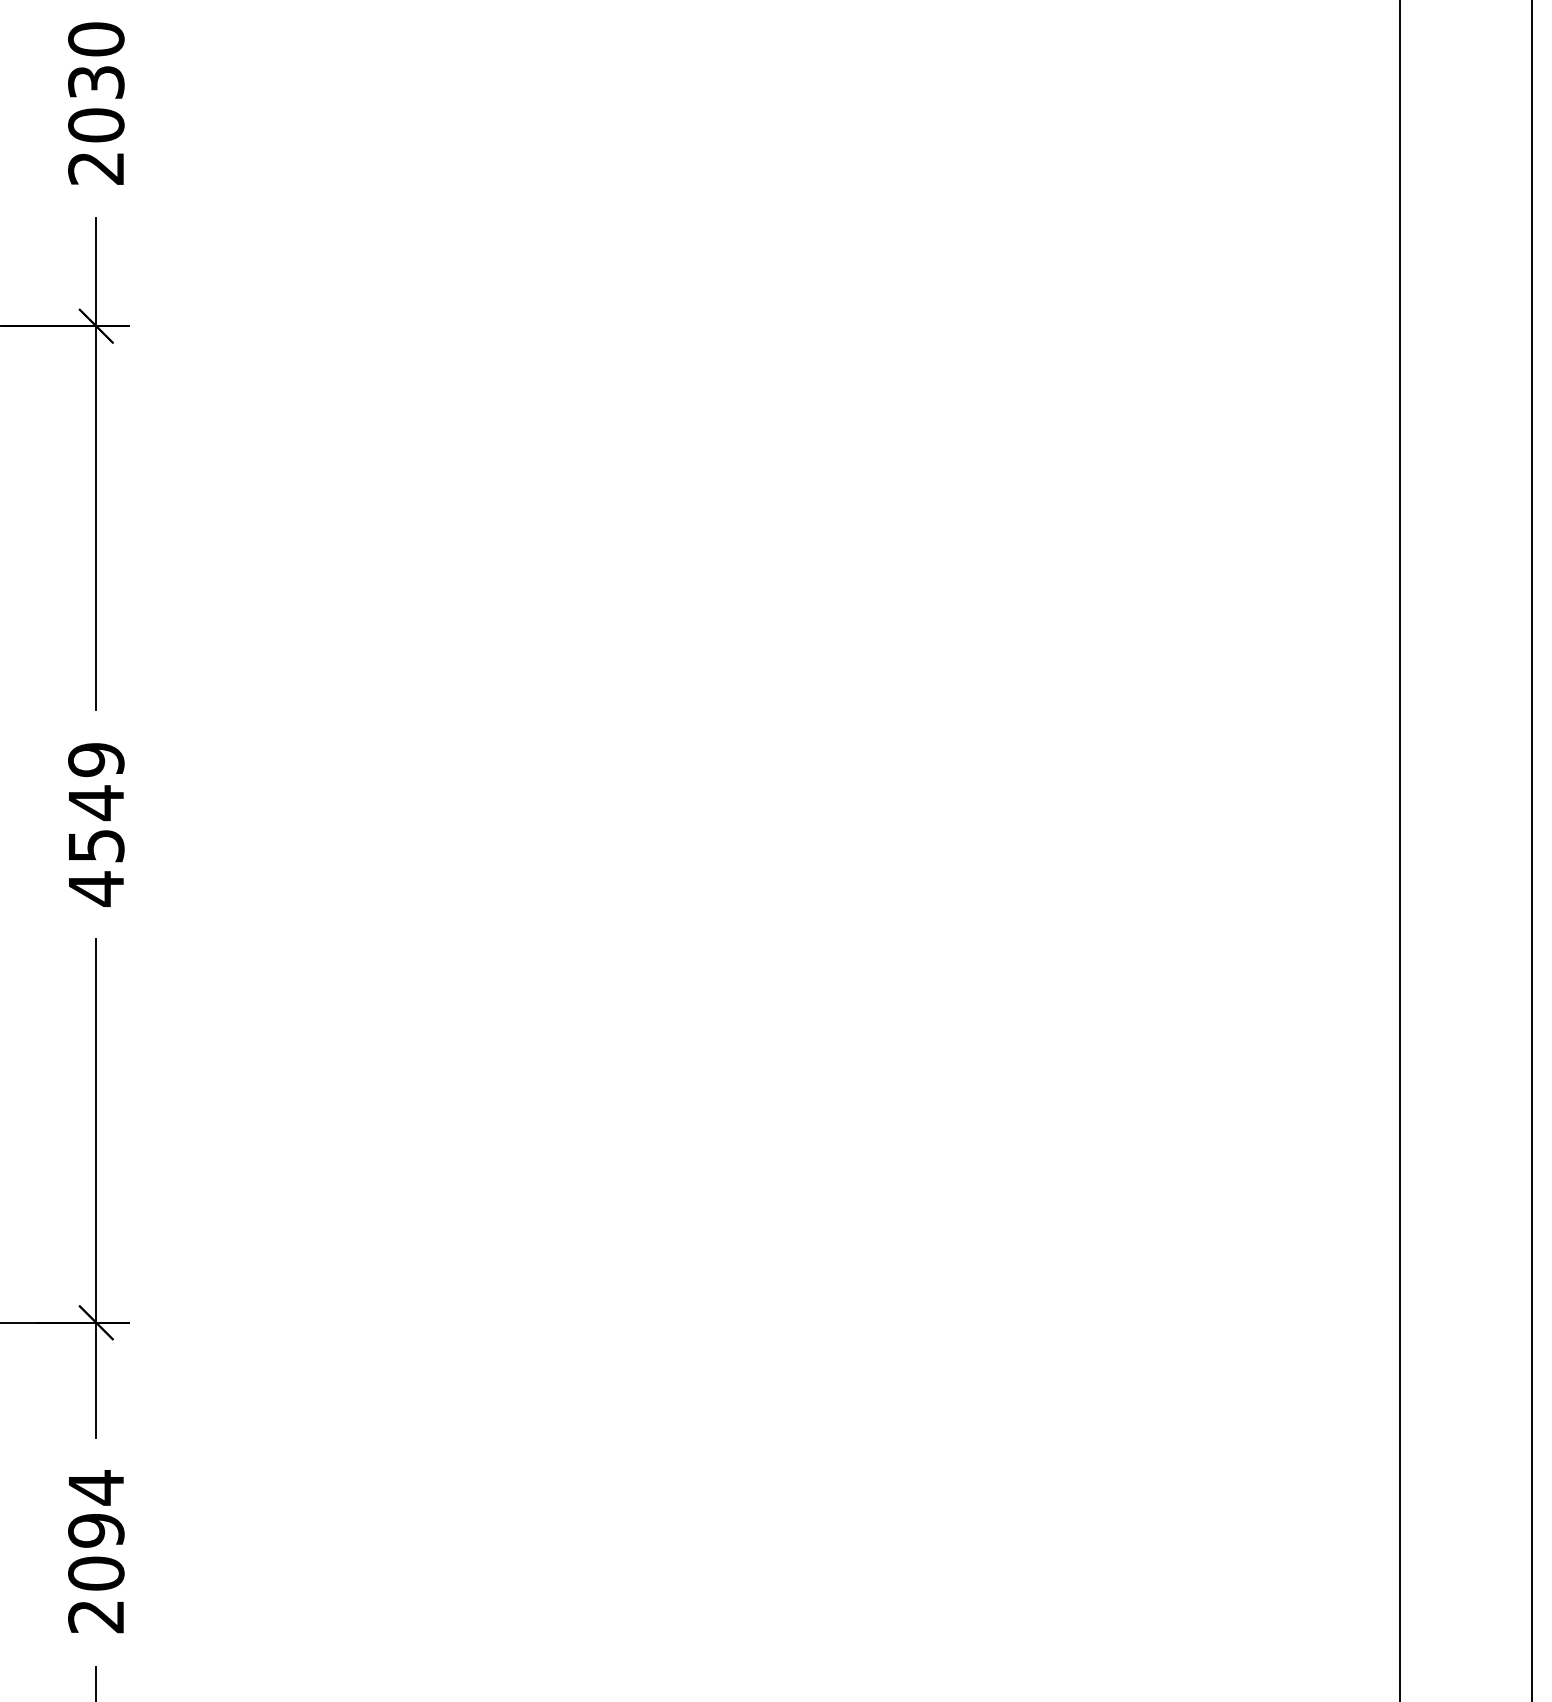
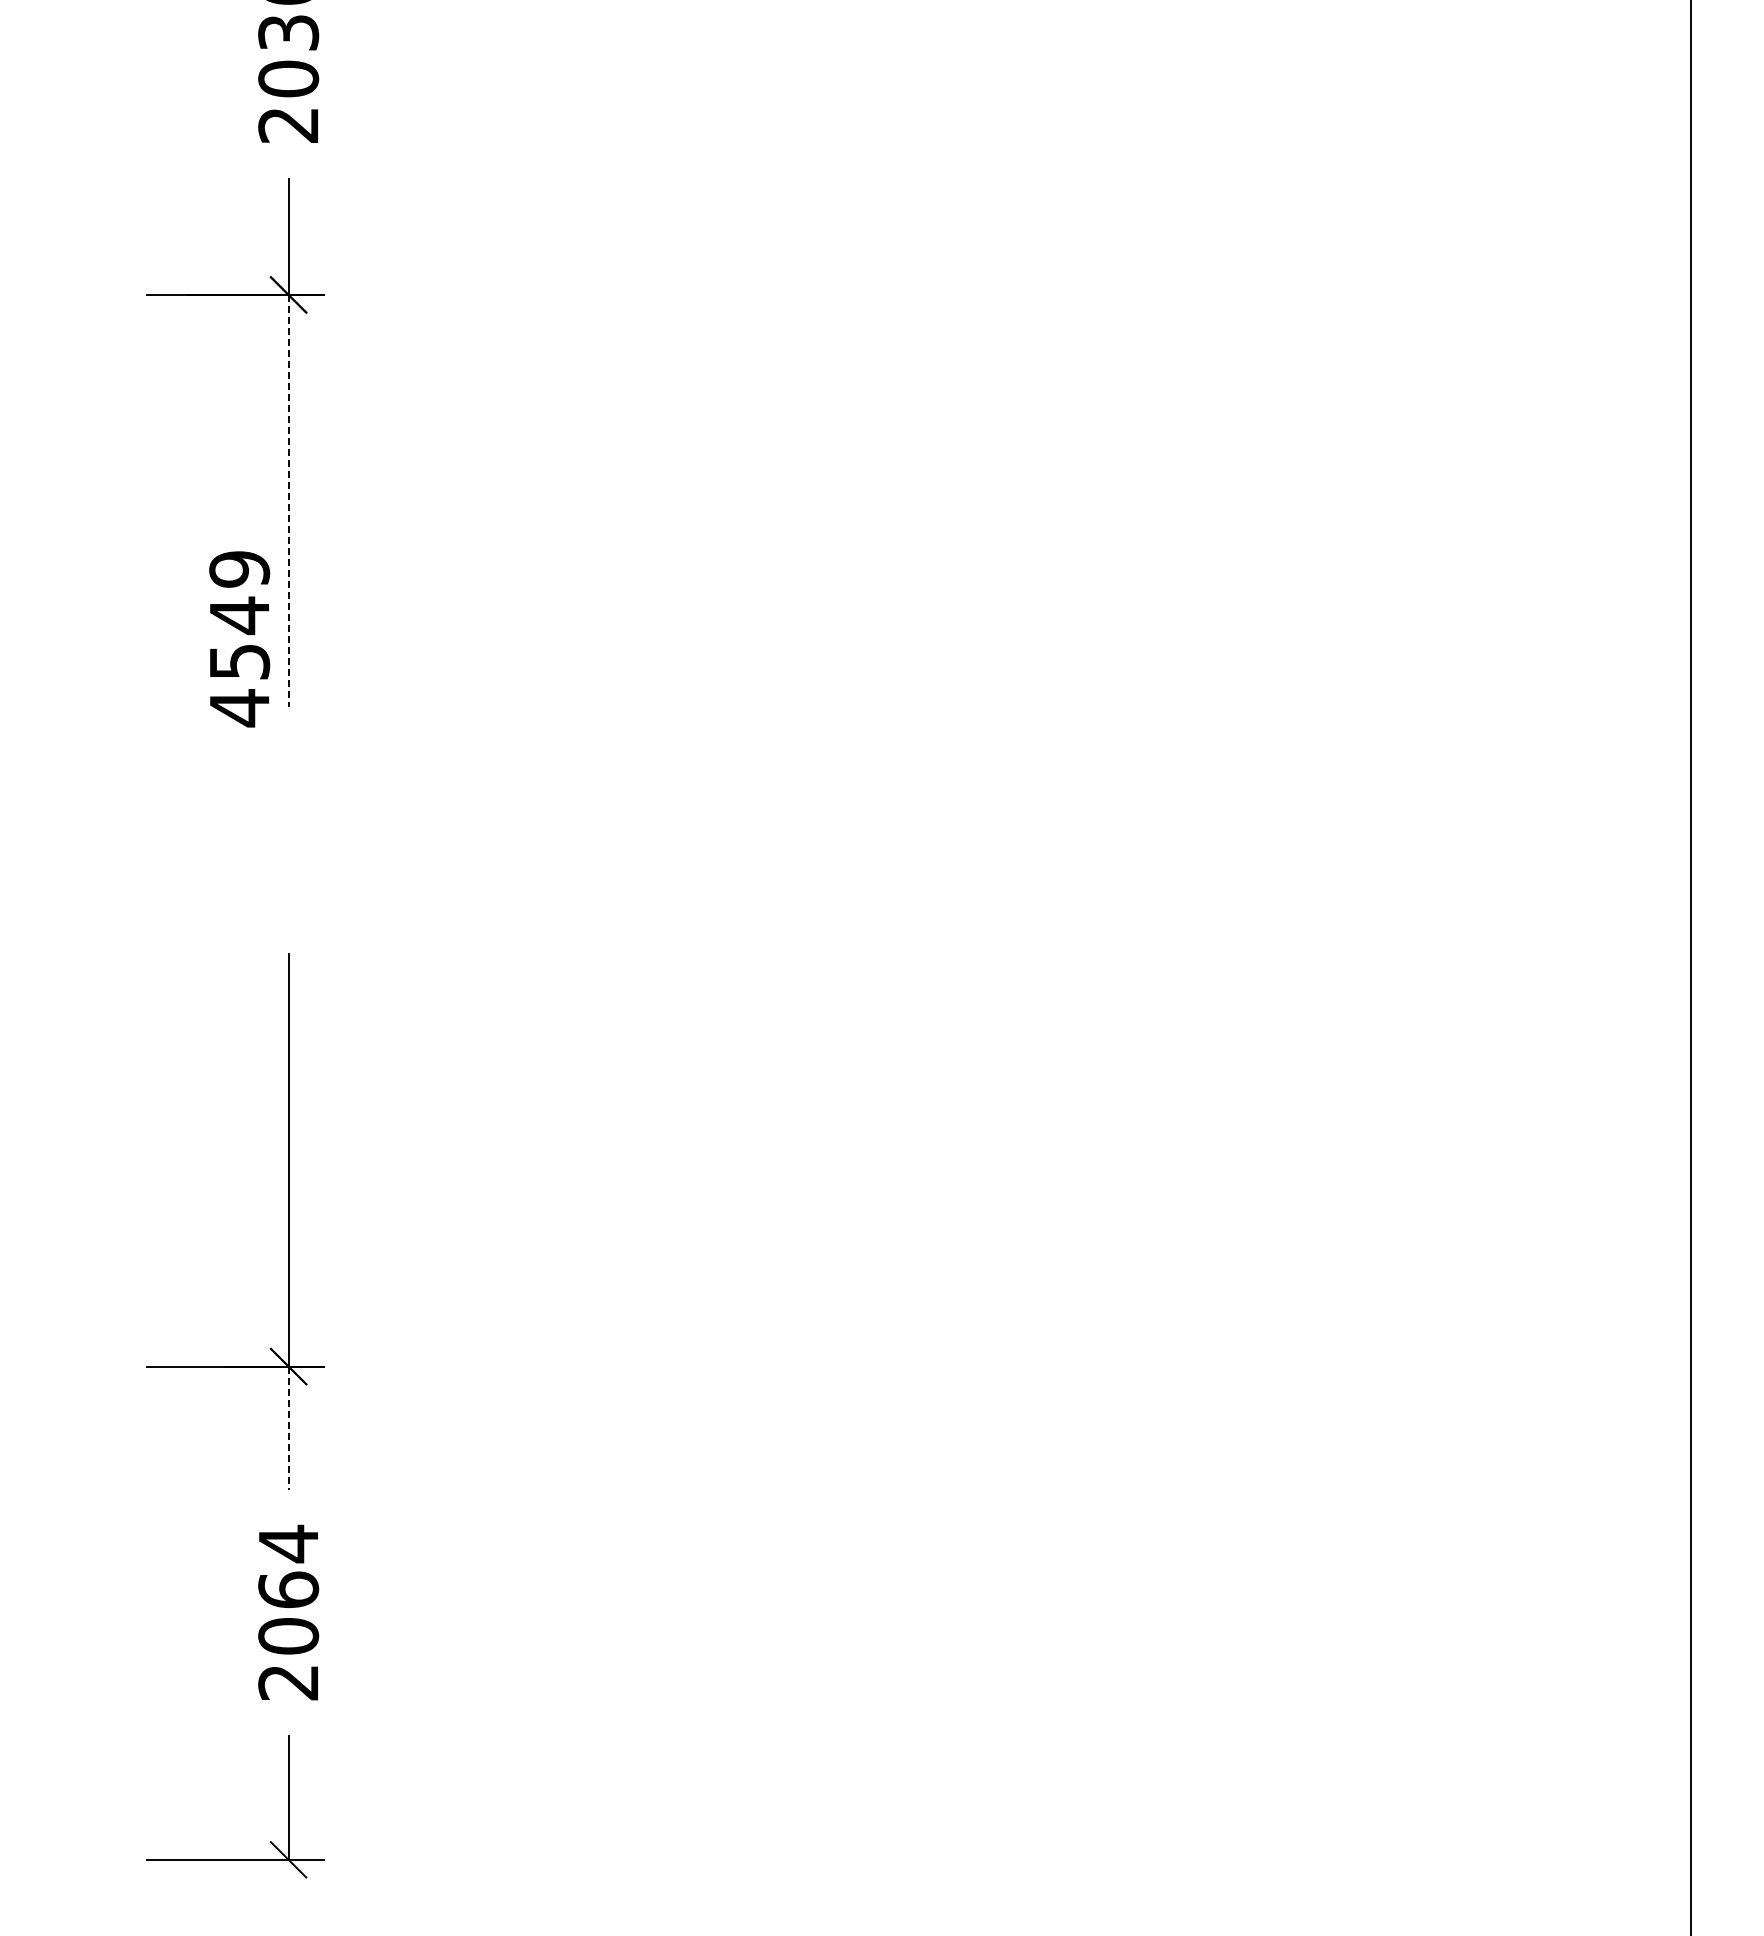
line: (96, 518) -> (288, 501), solid -> dashed
text: (96, 825) -> (239, 639), moved
line: (96, 1380) -> (288, 1428), solid -> dashed
text: (96, 1530) -> (288, 1589), 2094 -> 2064

